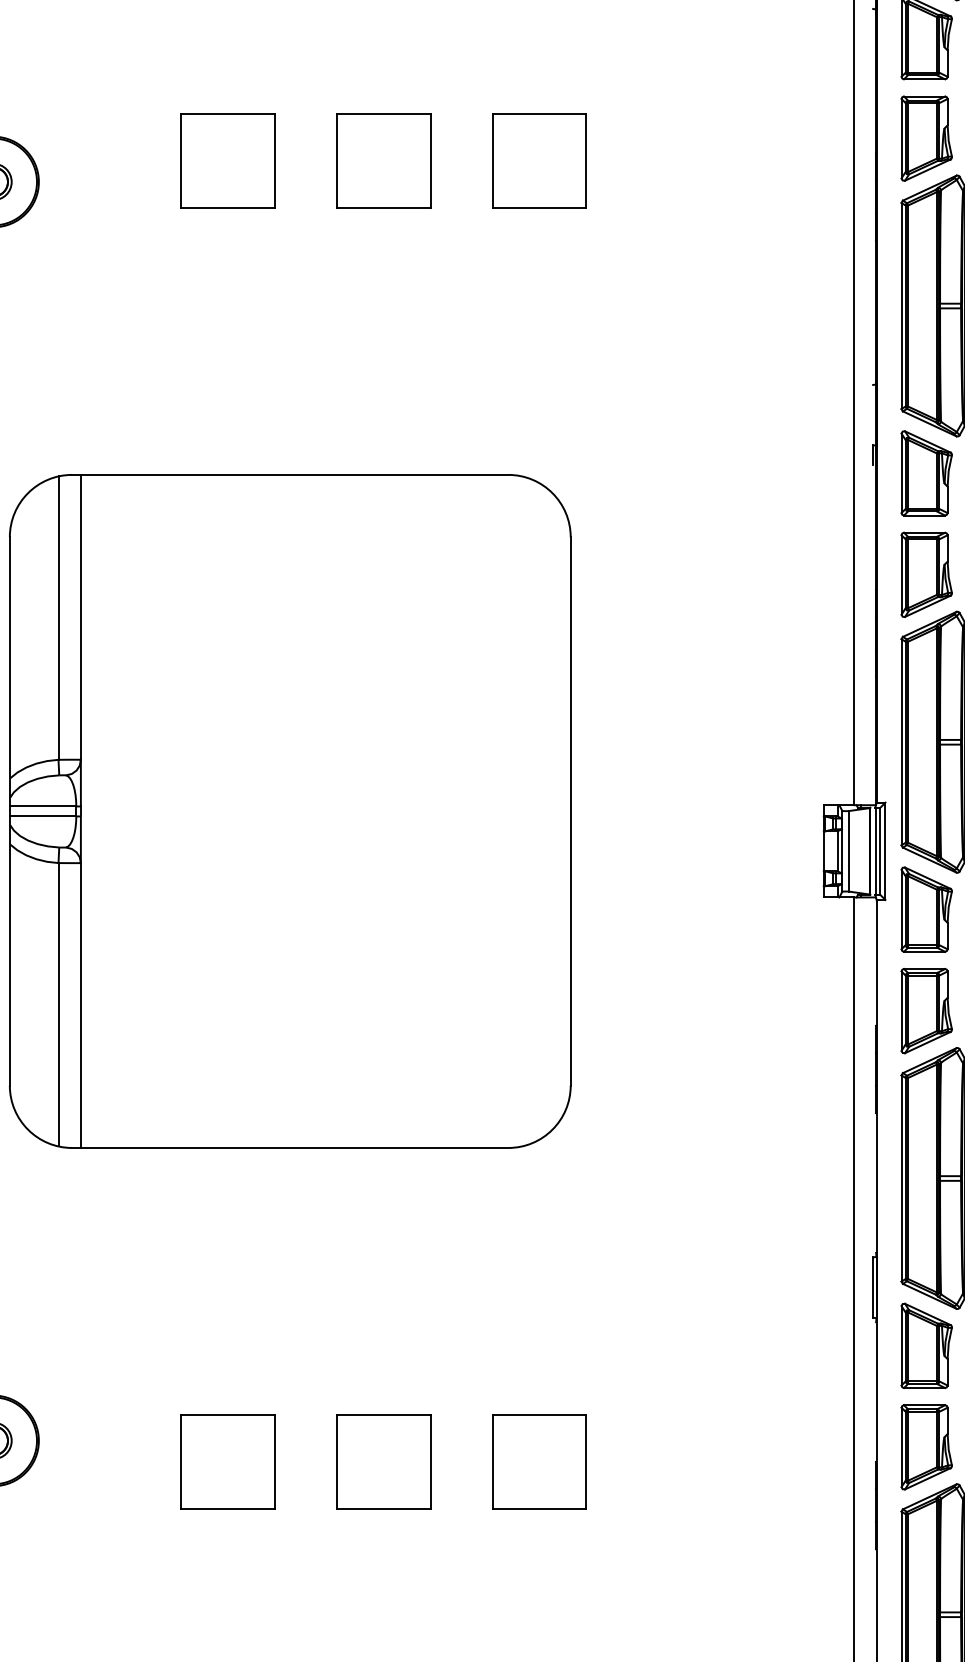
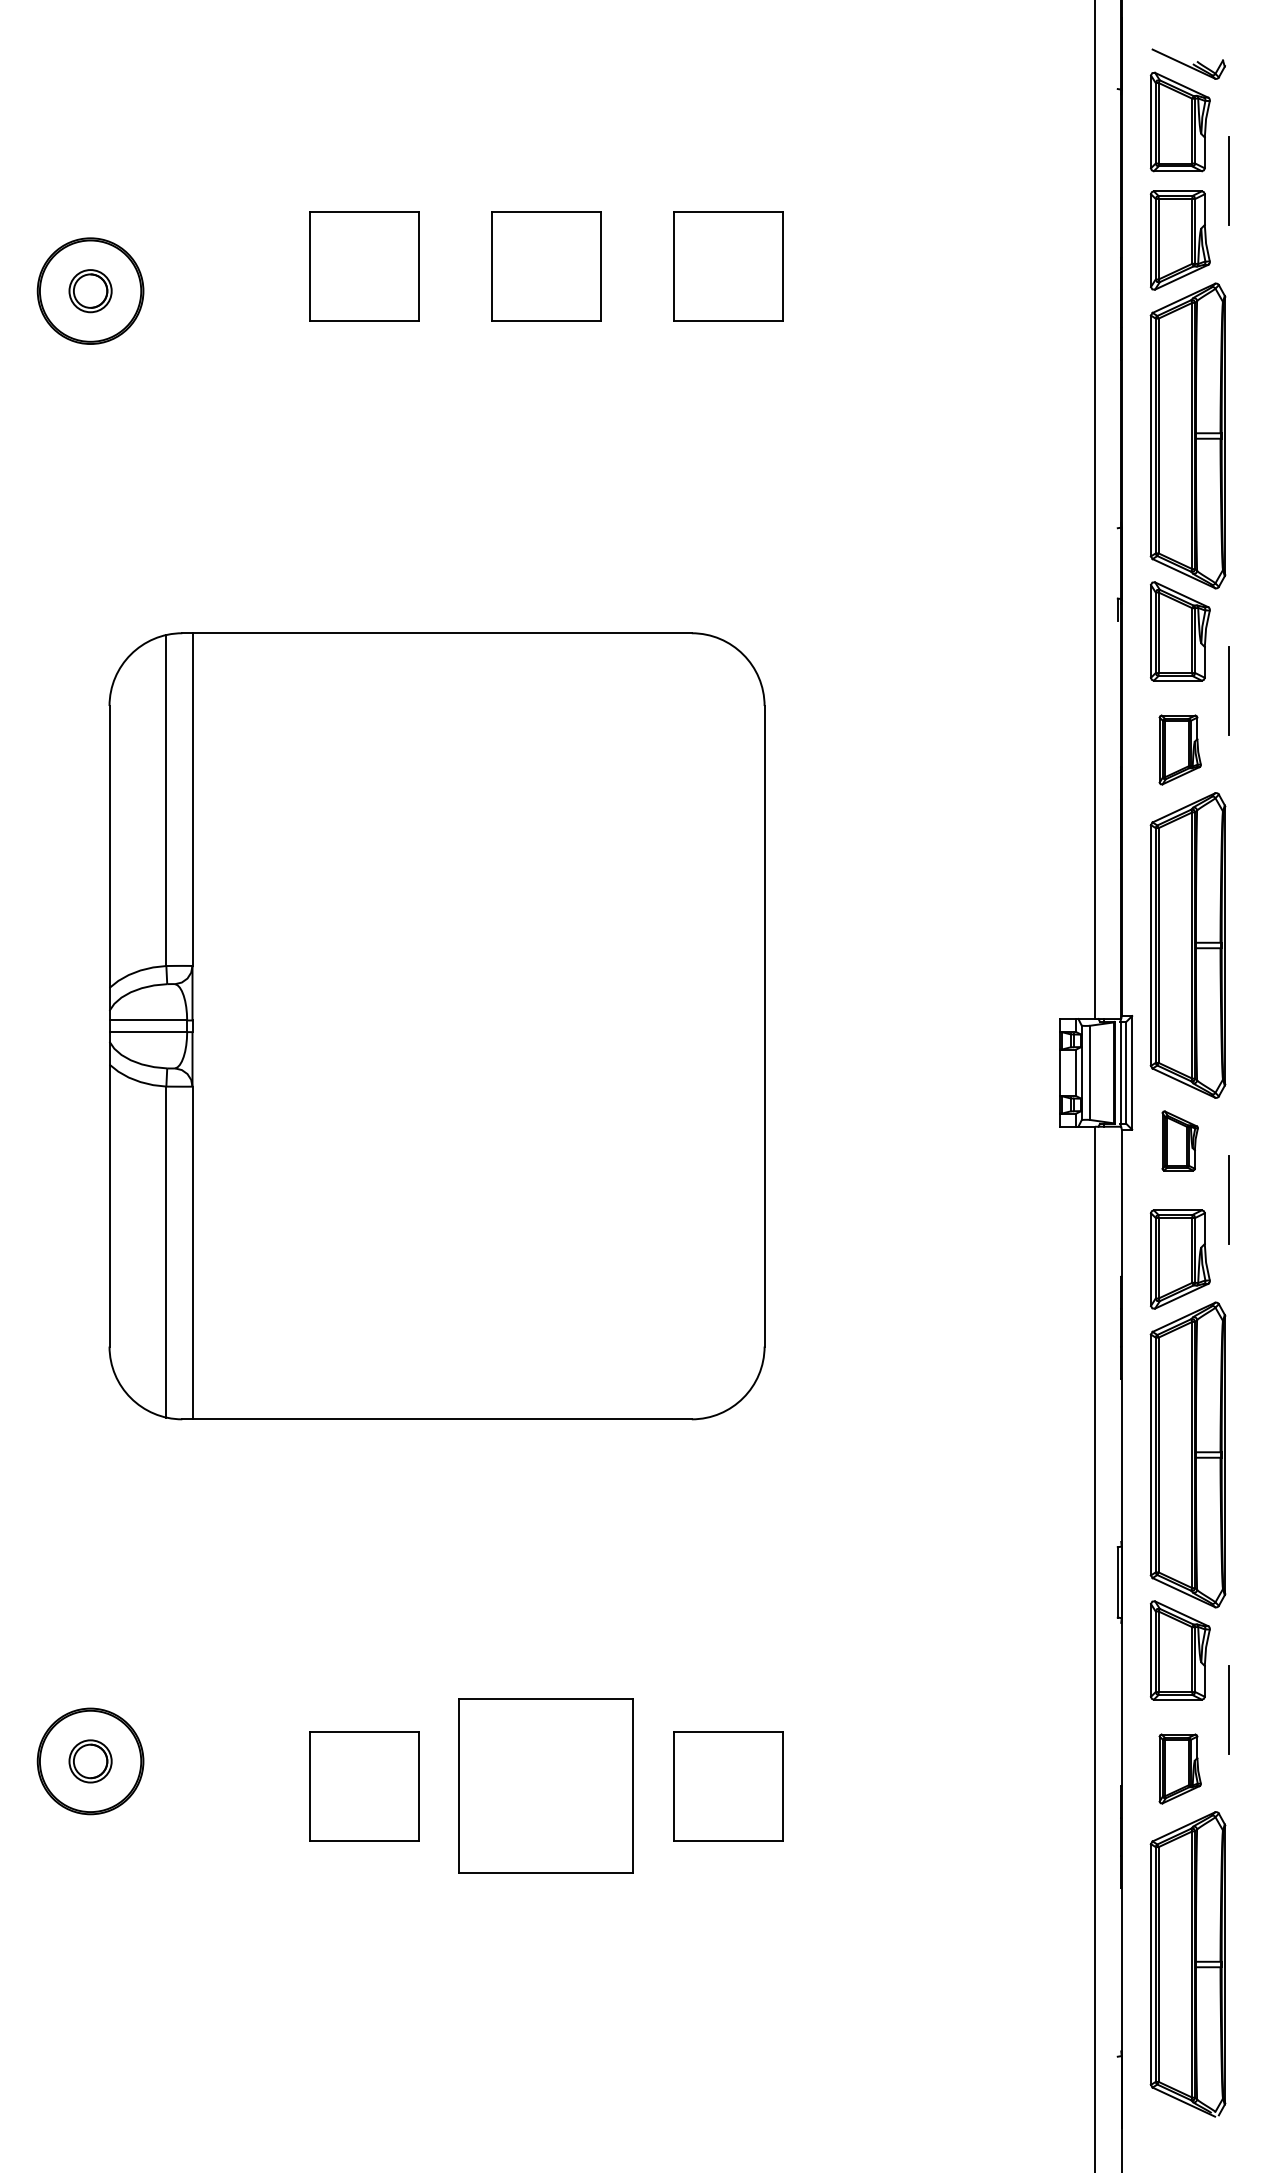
part: (925, 574) -> (1179, 749), size x0.7
part: (925, 909) -> (1179, 1140), size x0.6
part: (925, 1446) -> (1179, 1768), size x0.7
part: (383, 1462) -> (546, 1786), size x1.6

